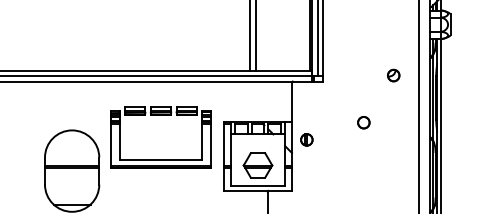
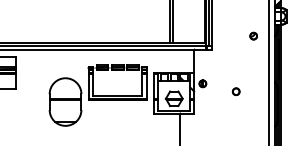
part: (393, 74) -> (253, 35), moved
part: (362, 122) -> (235, 91), moved

